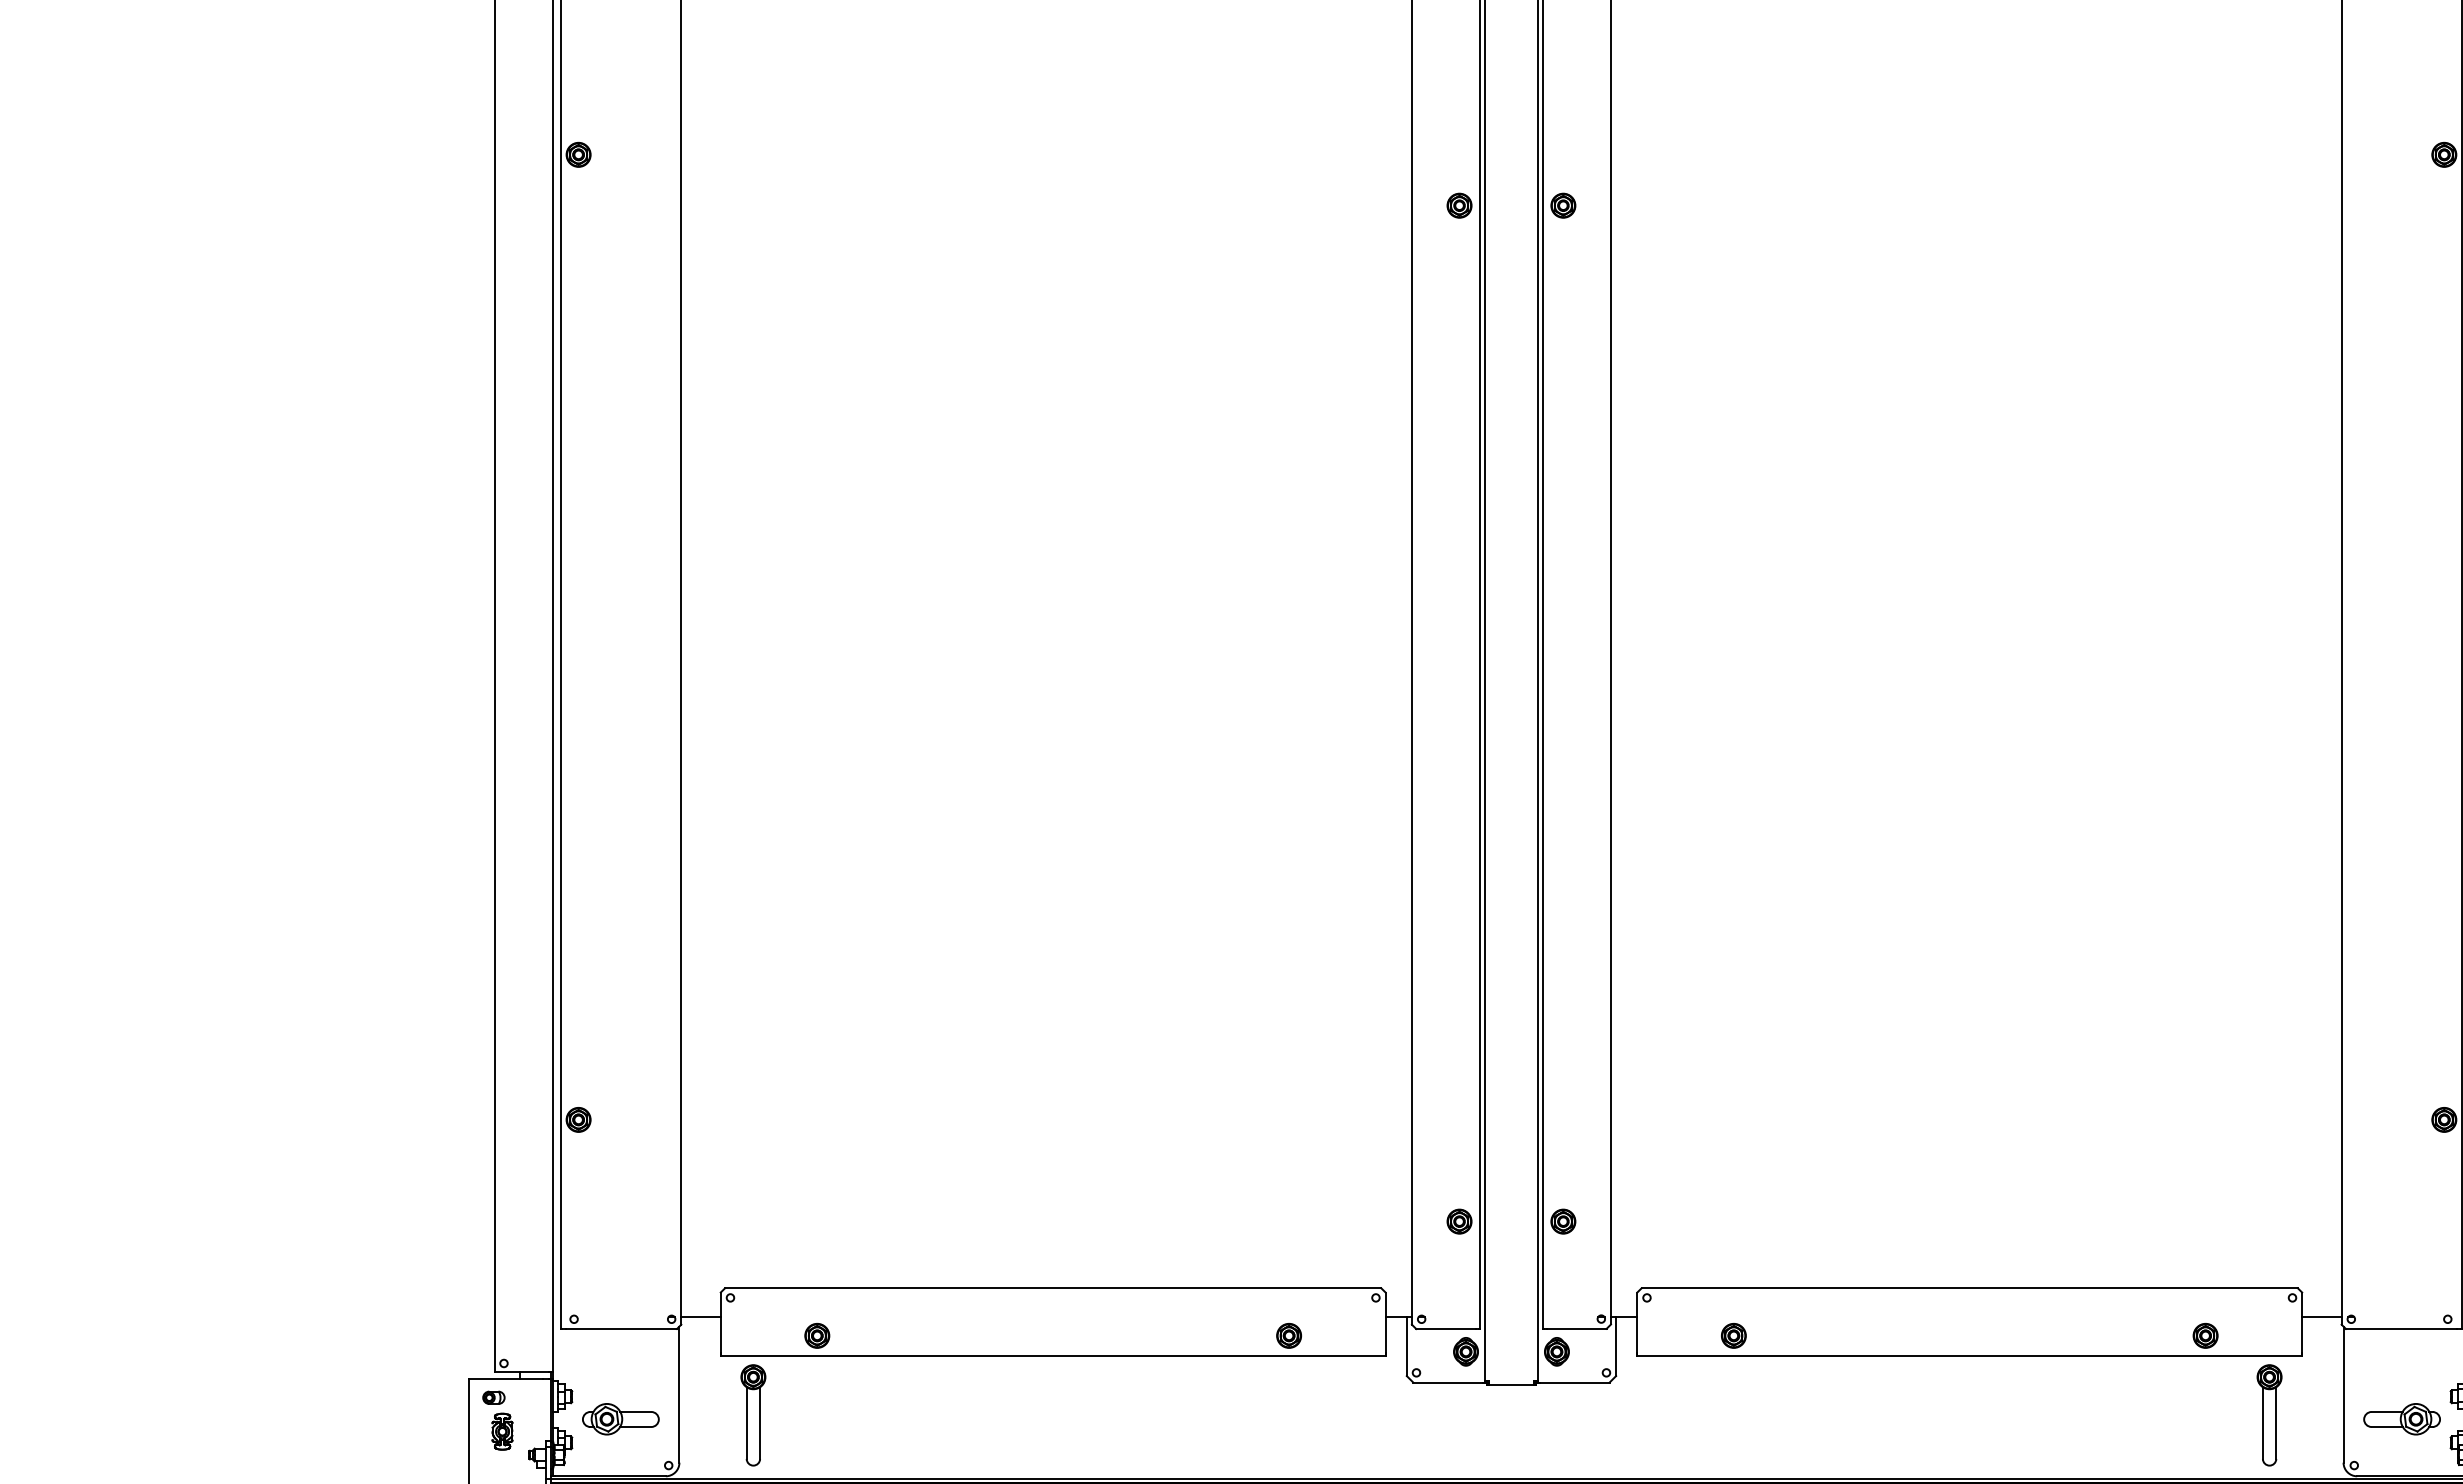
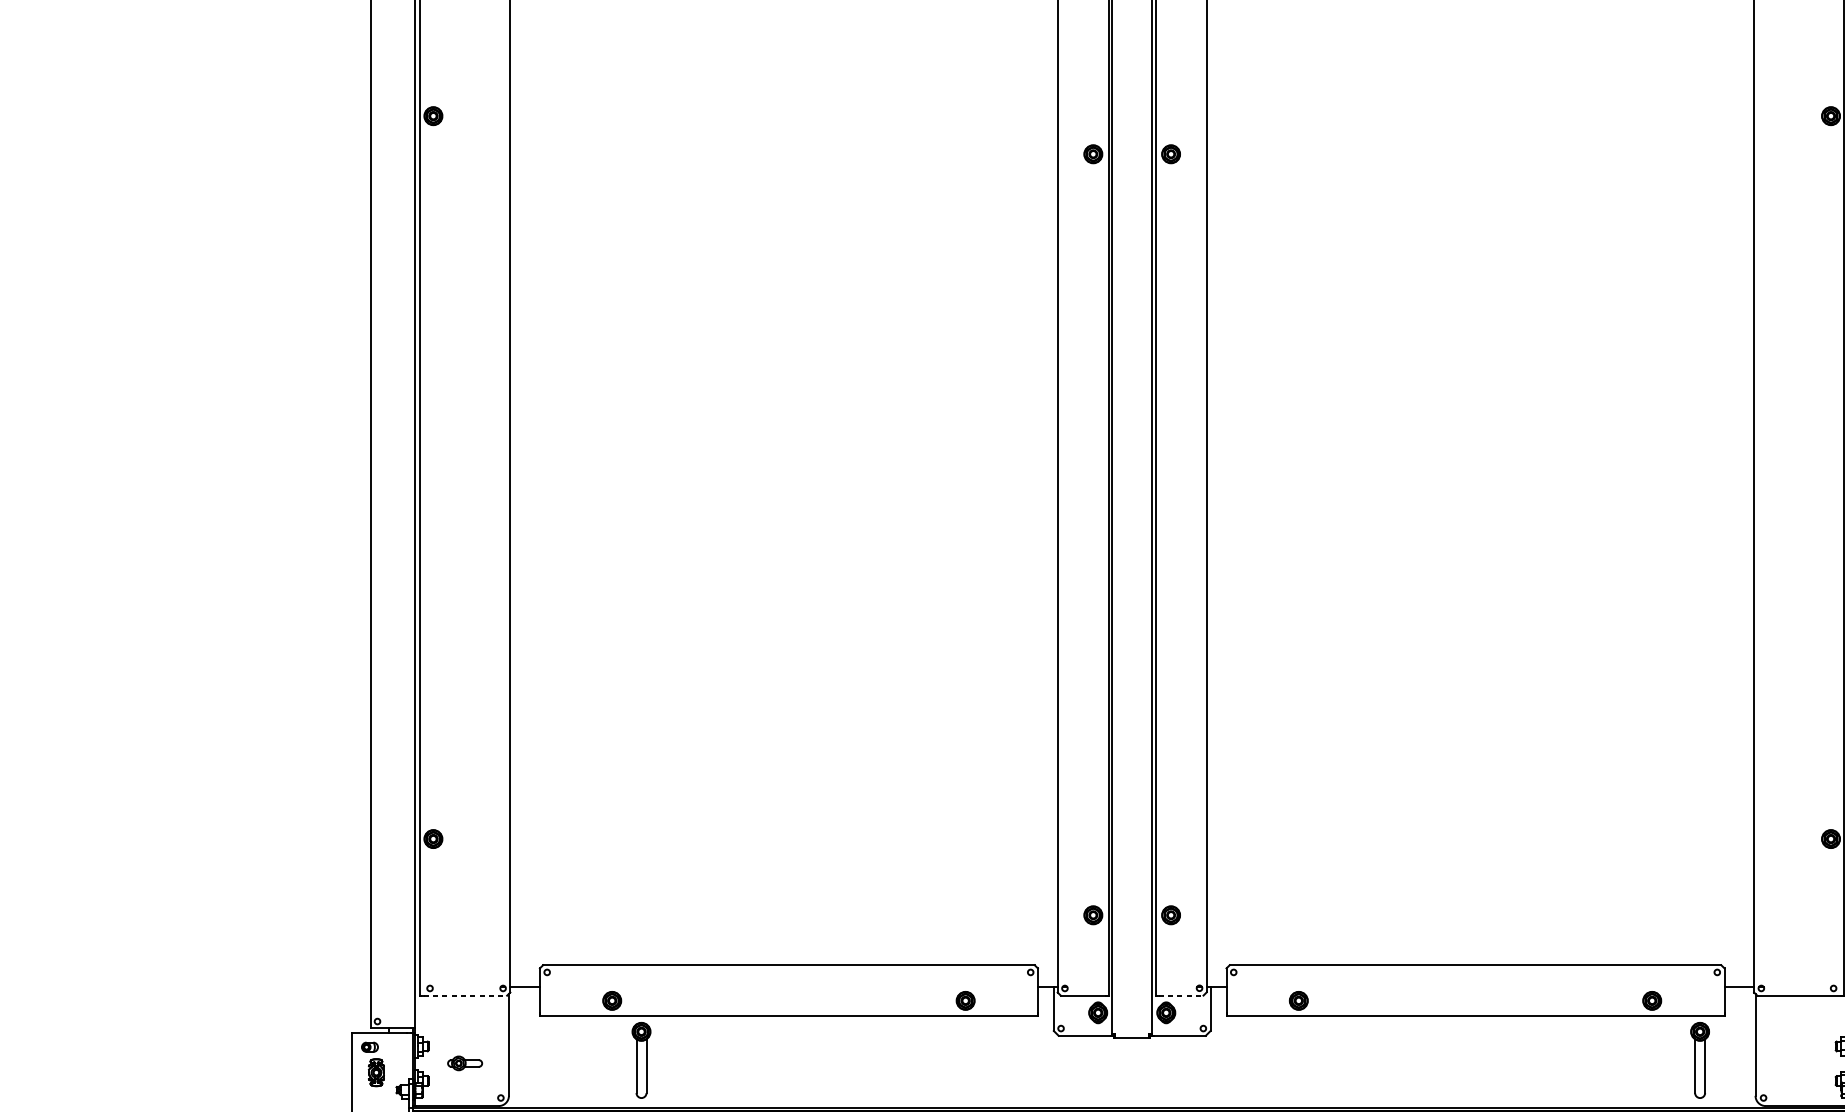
line: (621, 1328) -> (465, 995), solid -> dashed
line: (1577, 1328) -> (1181, 995), solid -> dashed
part: (753, 1415) -> (641, 1060), moved
part: (620, 1419) -> (464, 1063), size x0.6
part: (2401, 1419) -> (1798, 1063), removed

